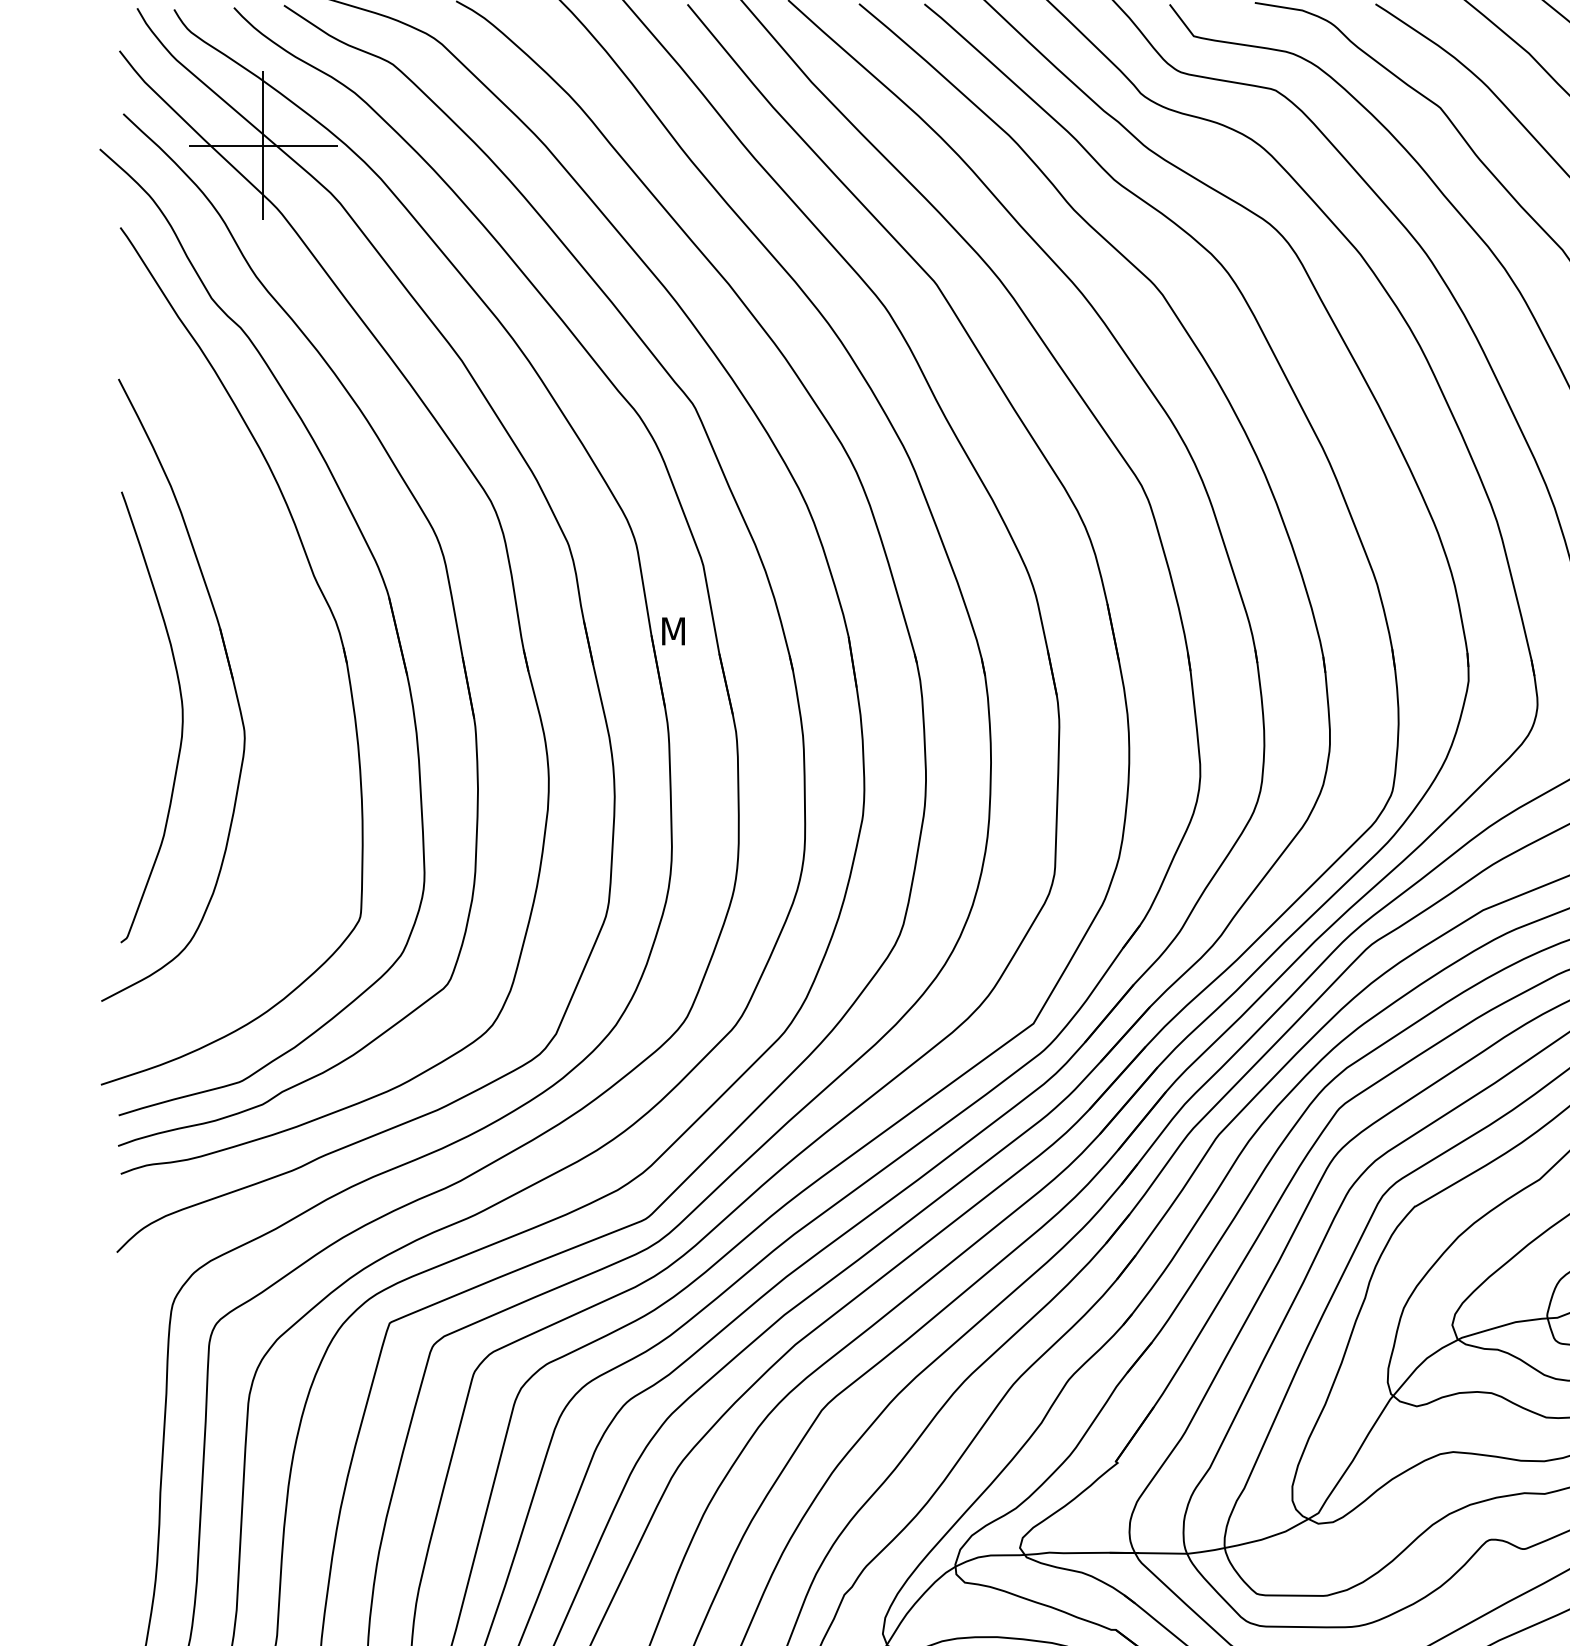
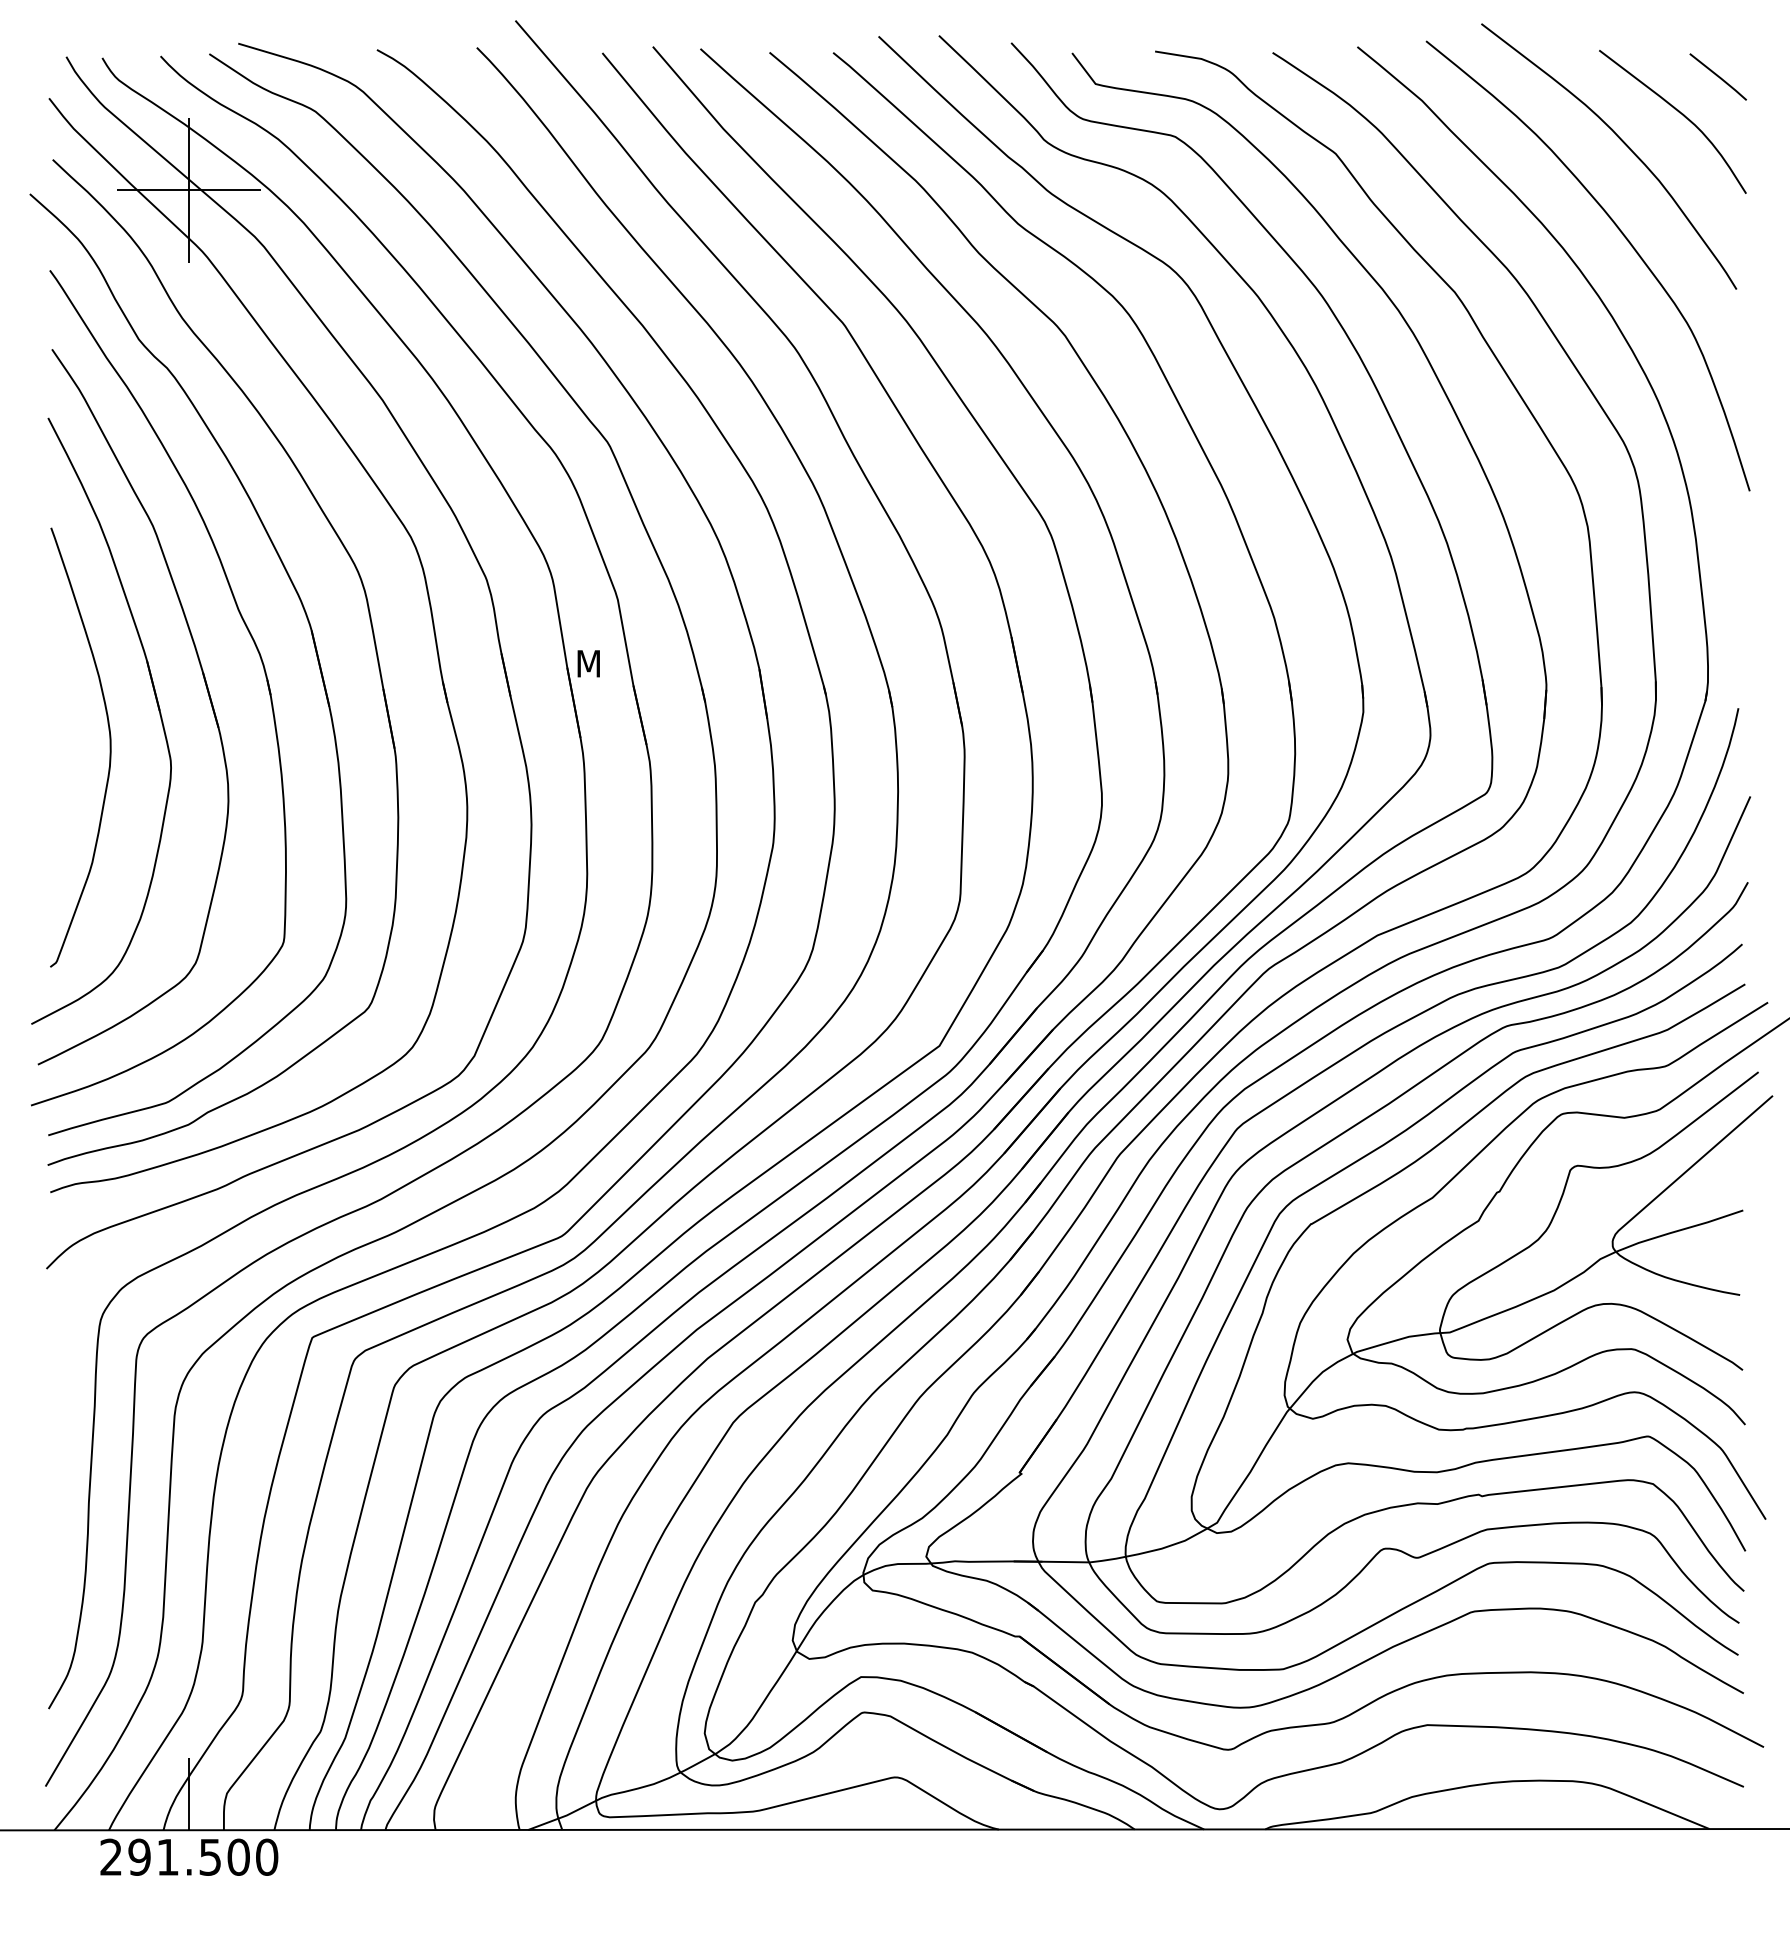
part: (280, 654) -> (205, 686), added

